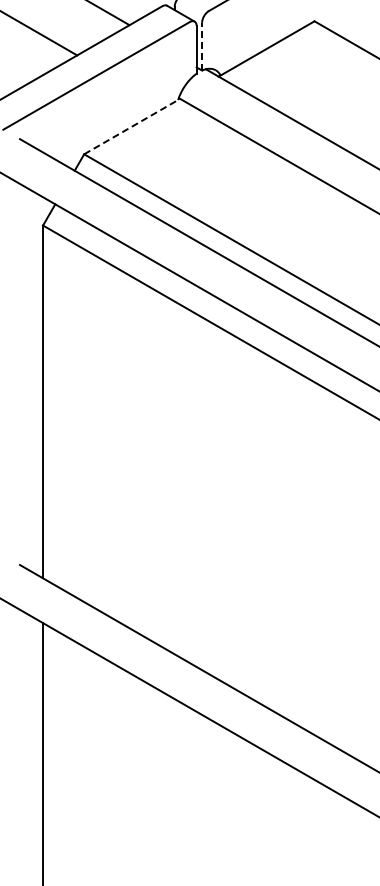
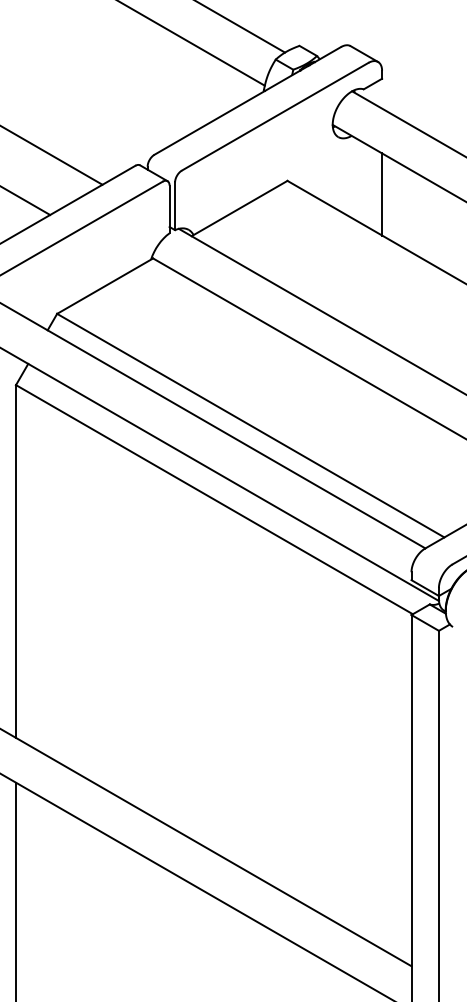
line: (202, 46) -> (175, 206), dashed -> solid
line: (132, 125) -> (105, 285), dashed -> solid

